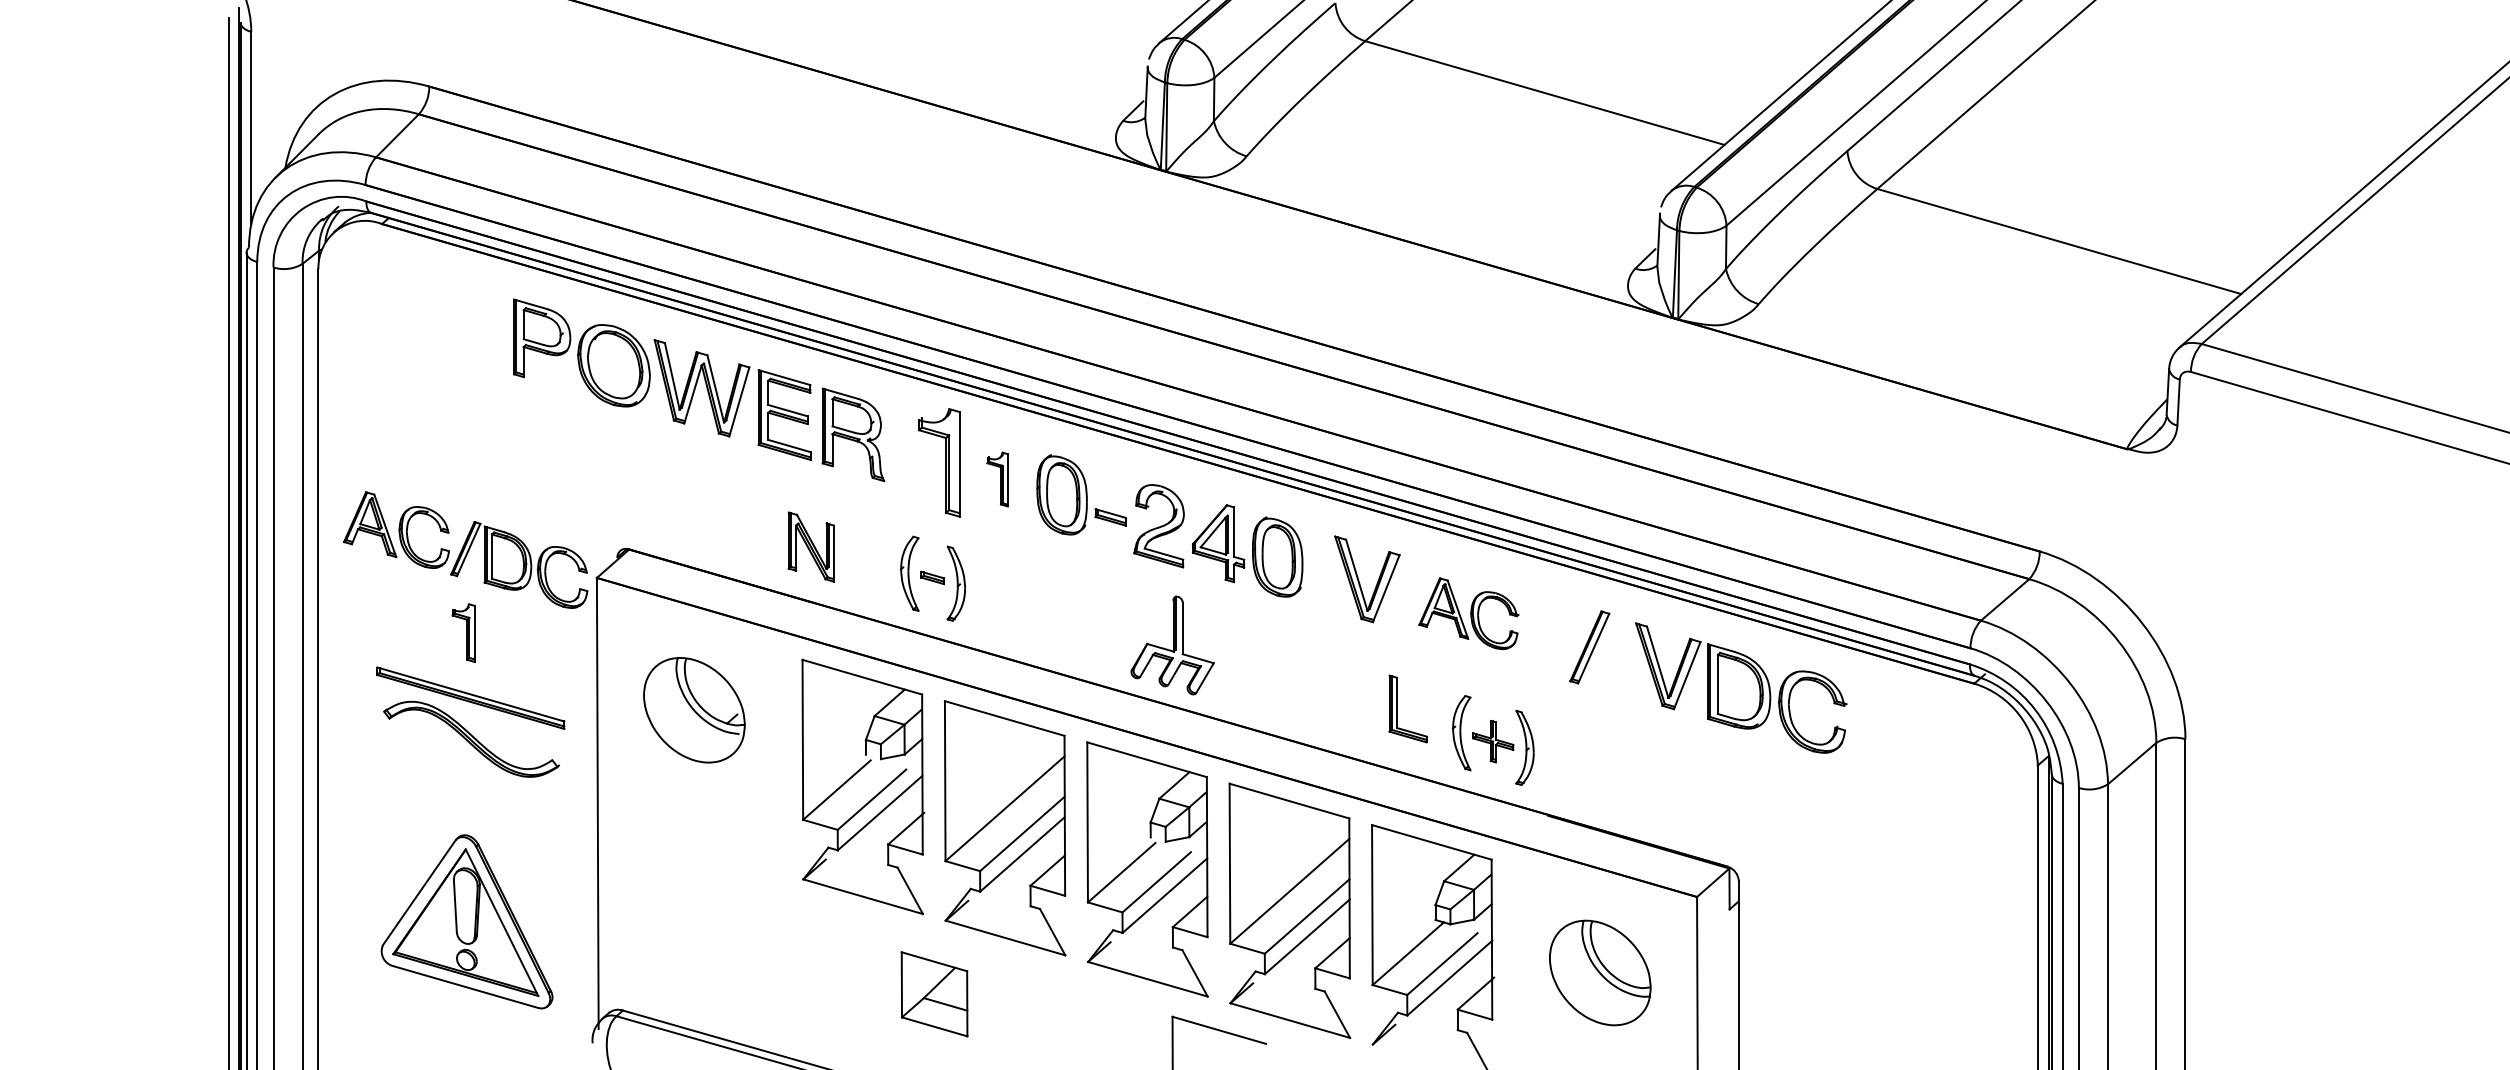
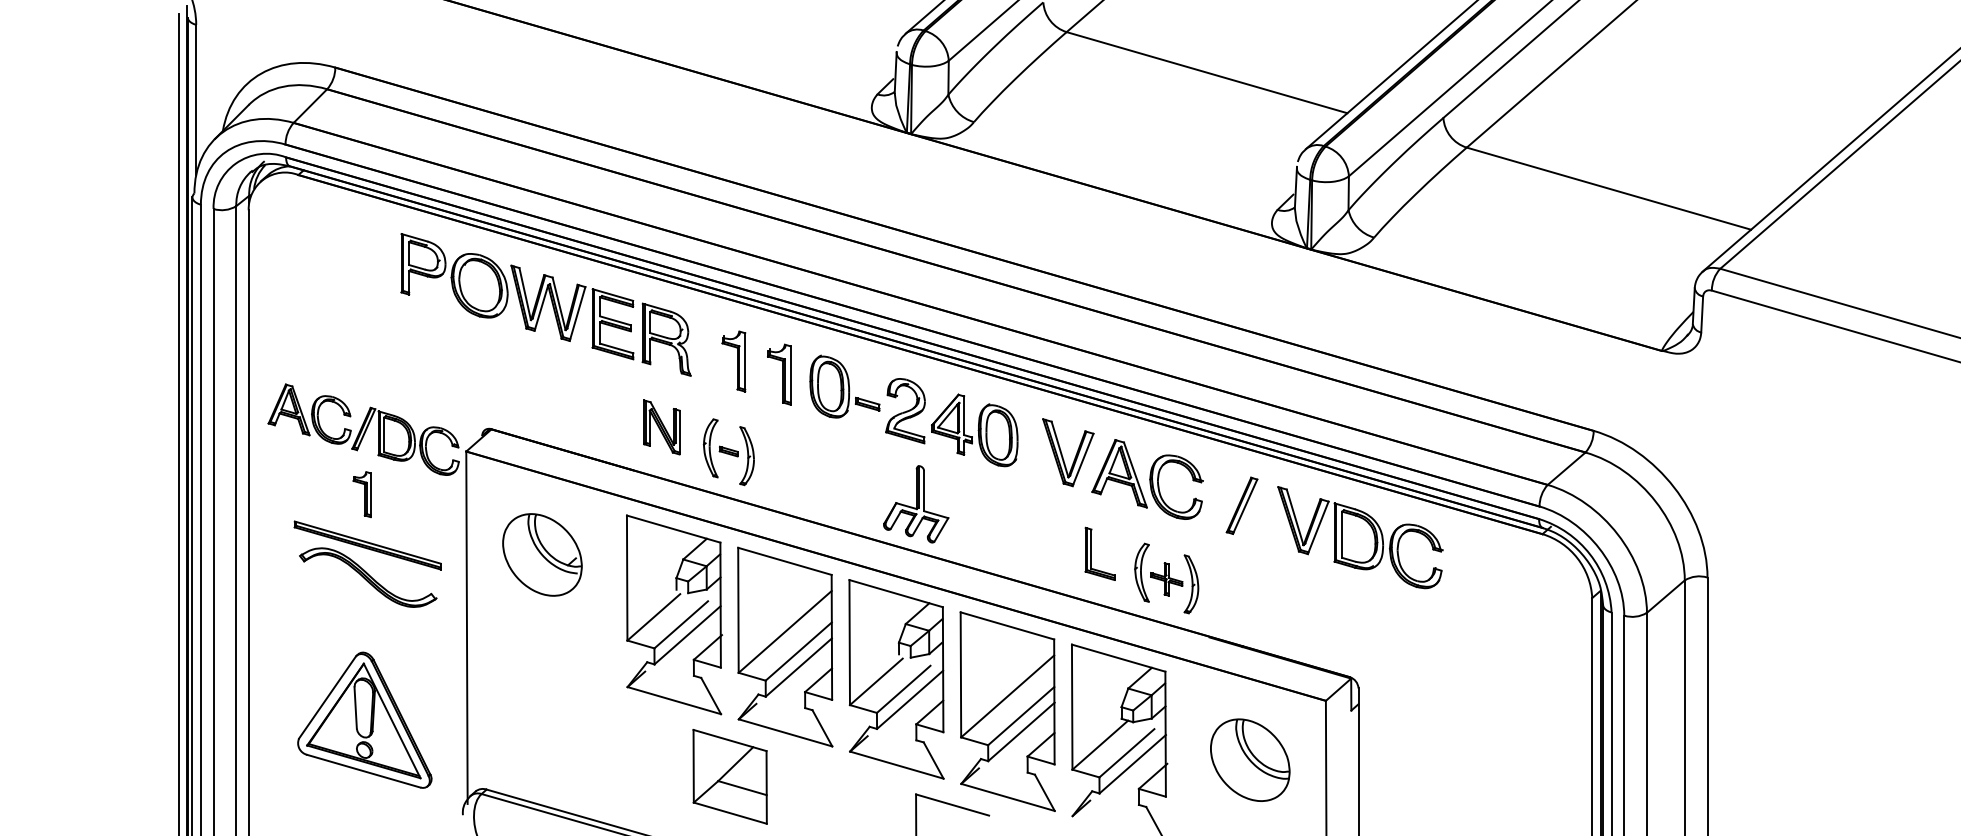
part: (938, 462) -> (733, 361), size x0.71
part: (997, 479) -> (779, 374), size x1.43
part: (810, 547) -> (661, 427), moved
part: (1468, 613) -> (1147, 479), size x1.43
part: (933, 993) -> (729, 776), size x1.43

